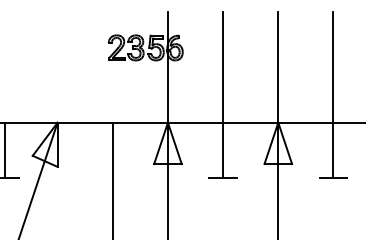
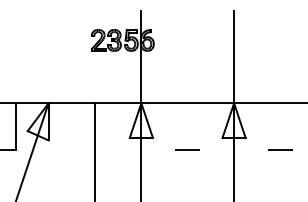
line: (223, 94) -> (188, 79), removed
line: (333, 94) -> (280, 79), removed
line: (5, 149) -> (16, 125), moved

